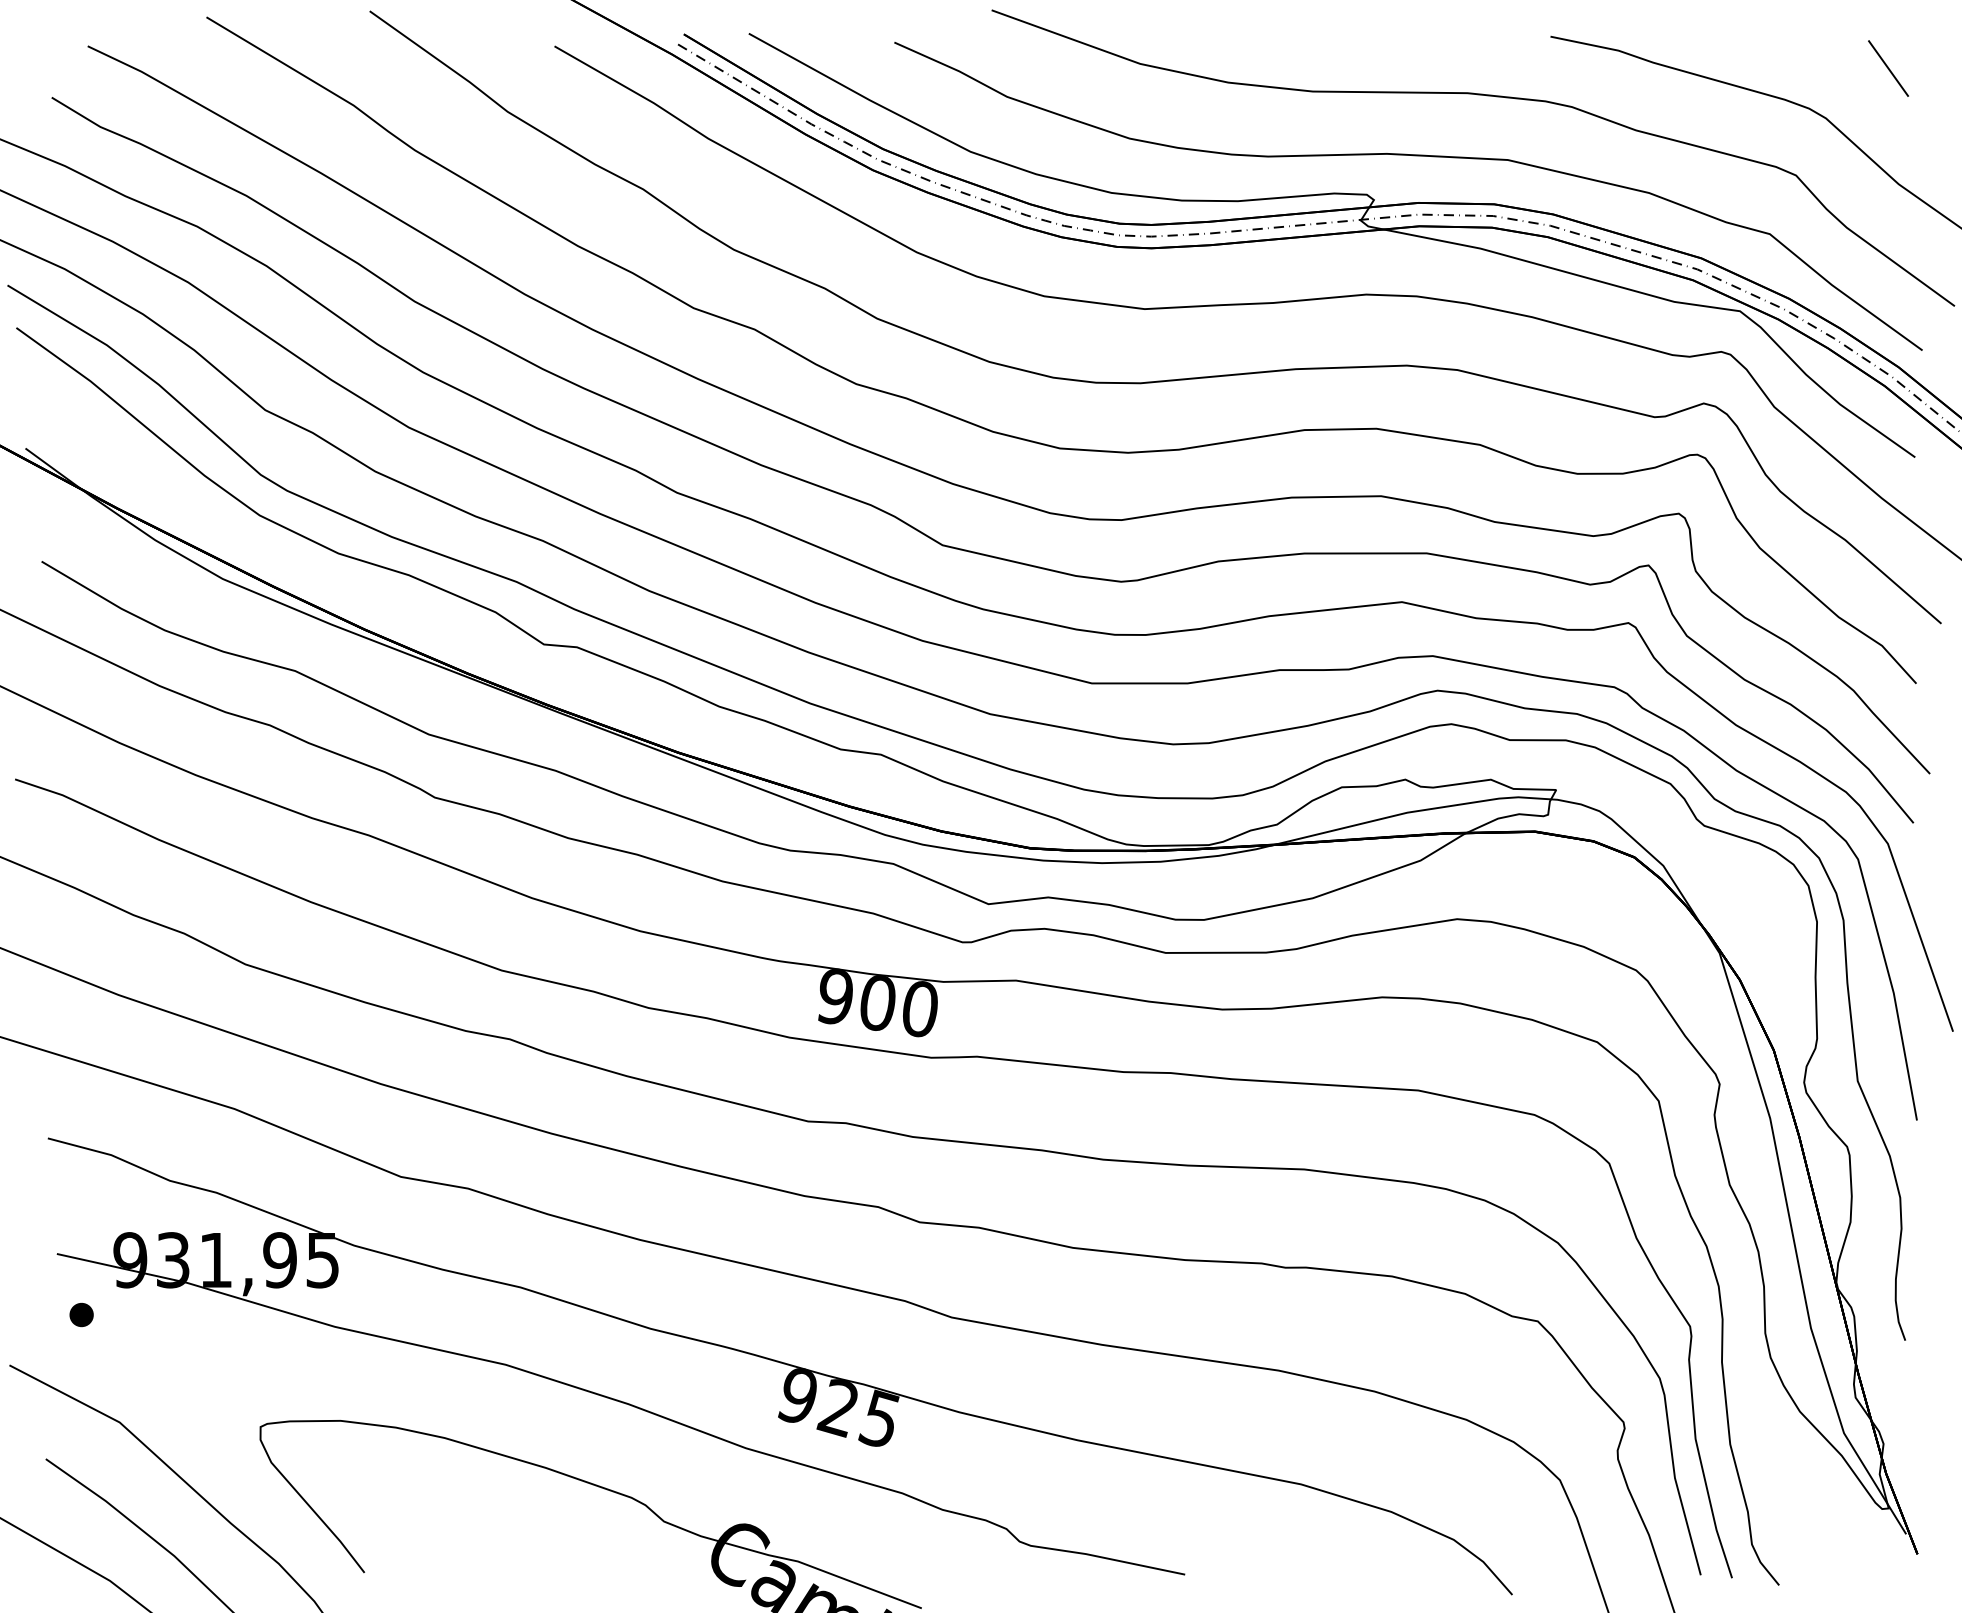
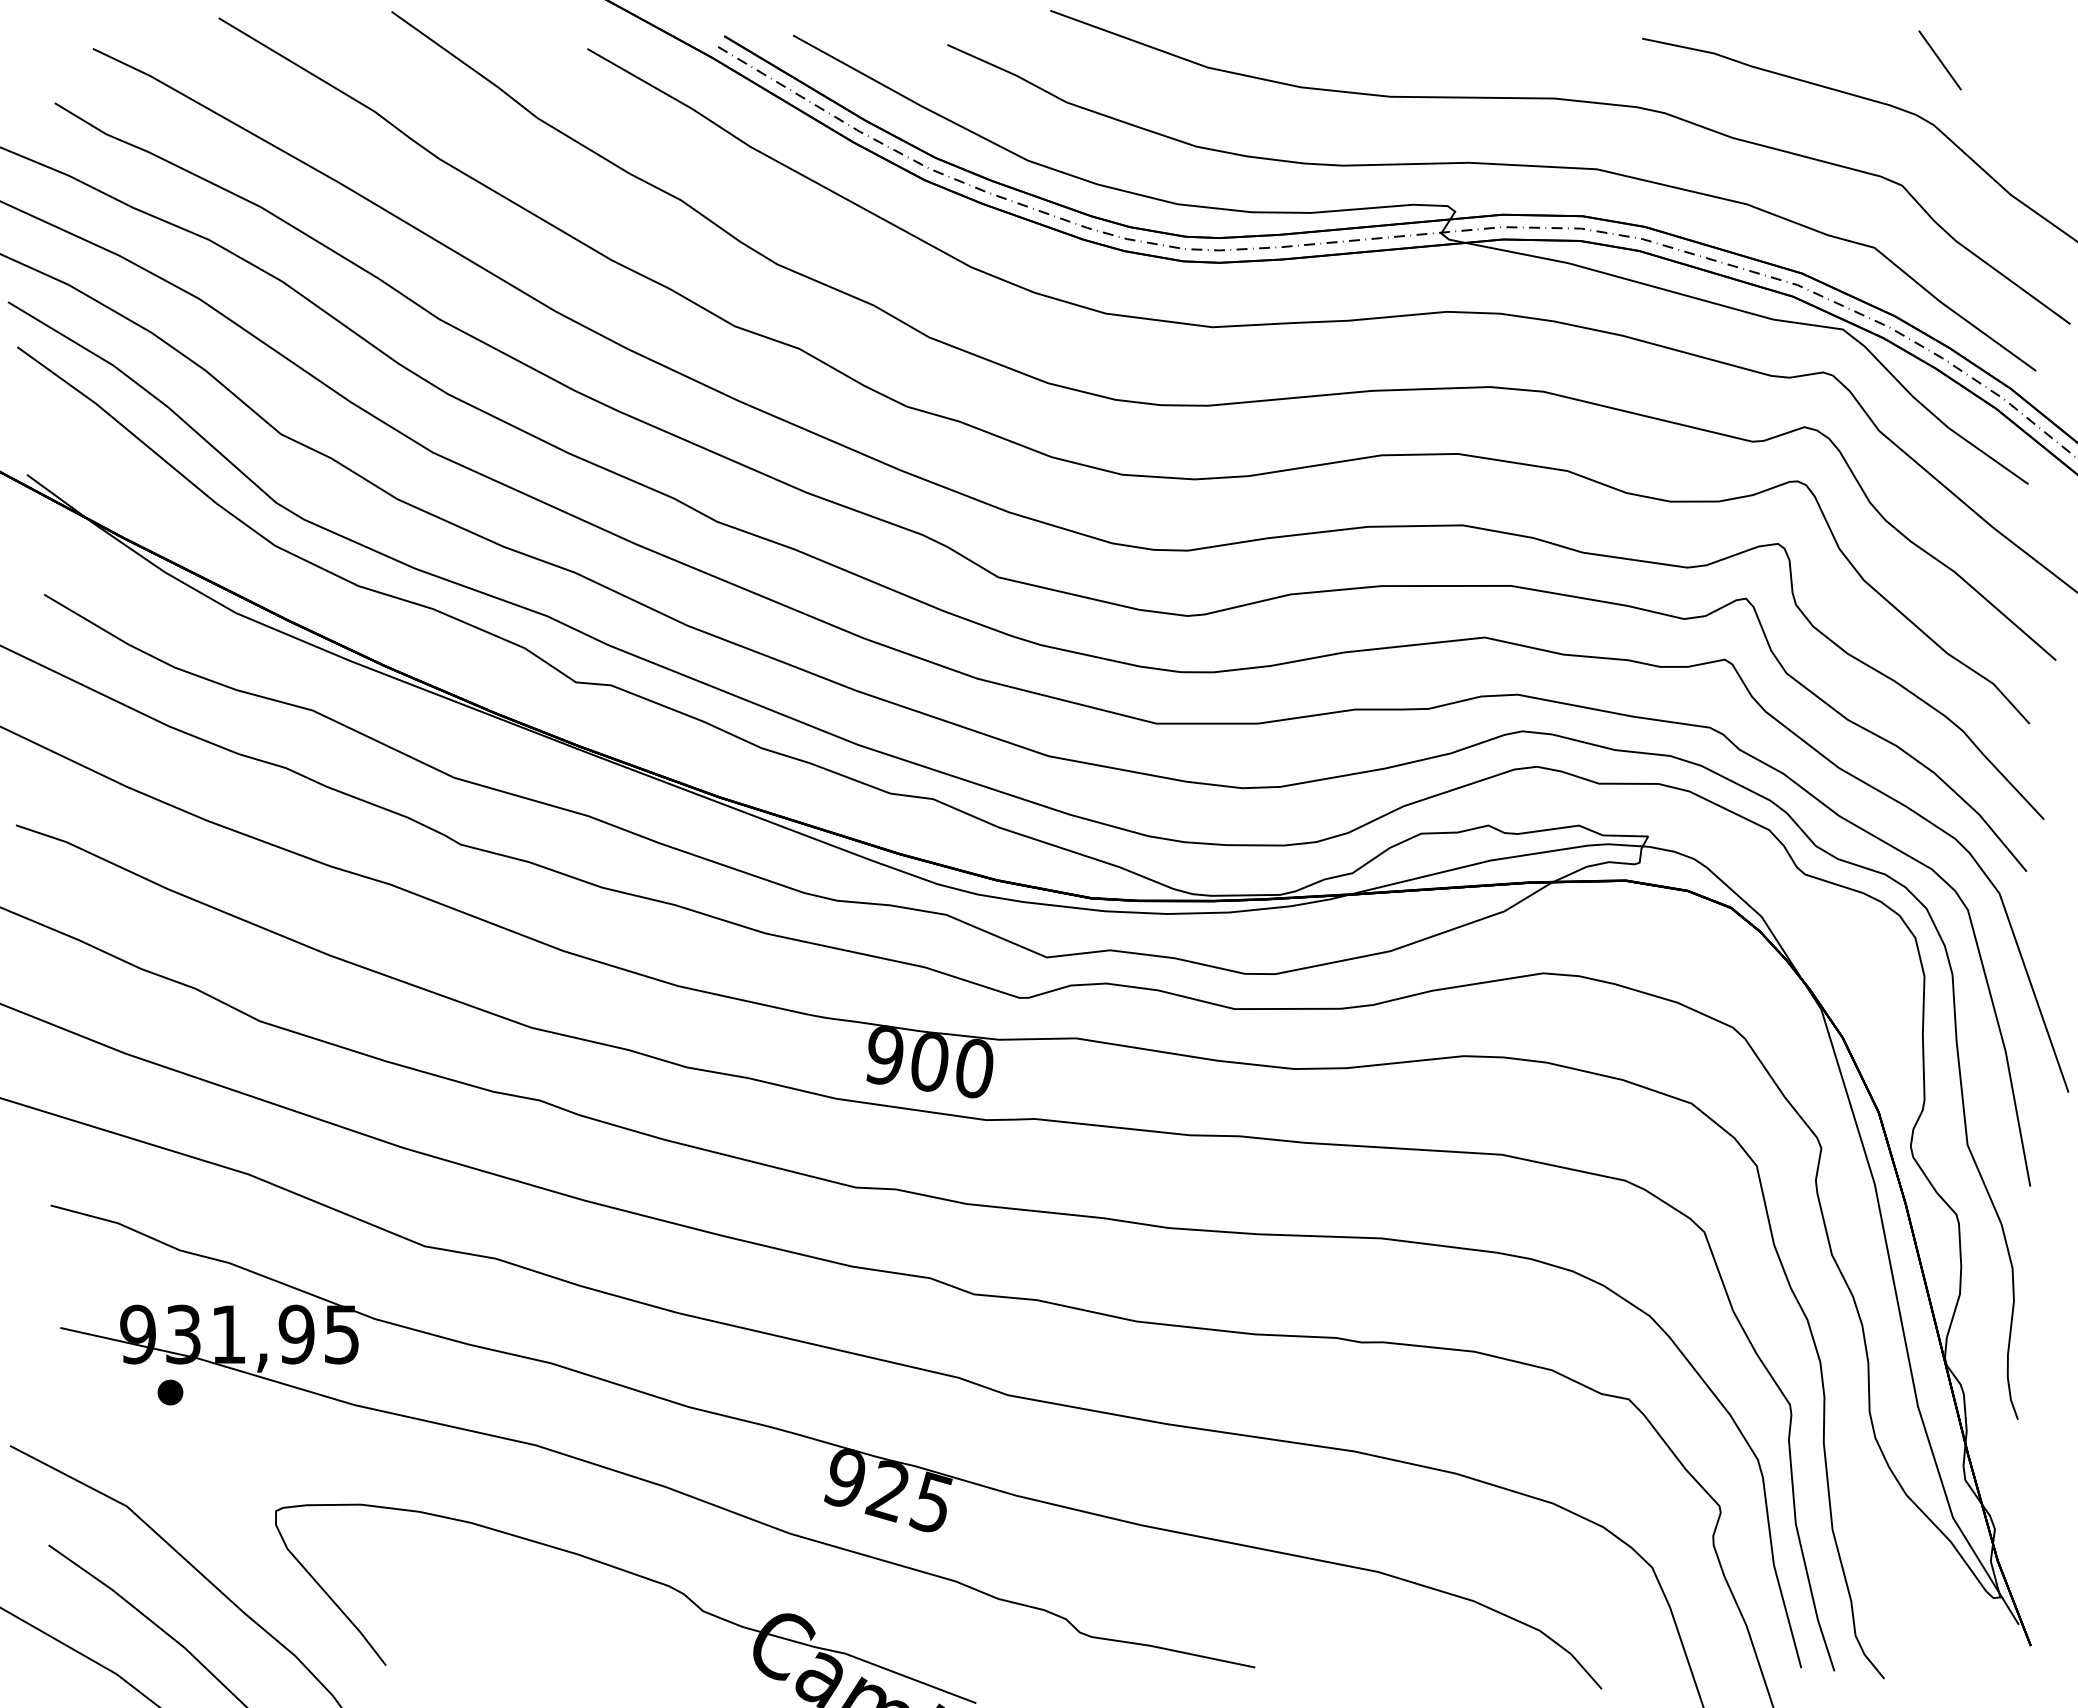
line: (1887, 68) -> (1939, 60), moved
part: (81, 1314) -> (170, 1392), moved

